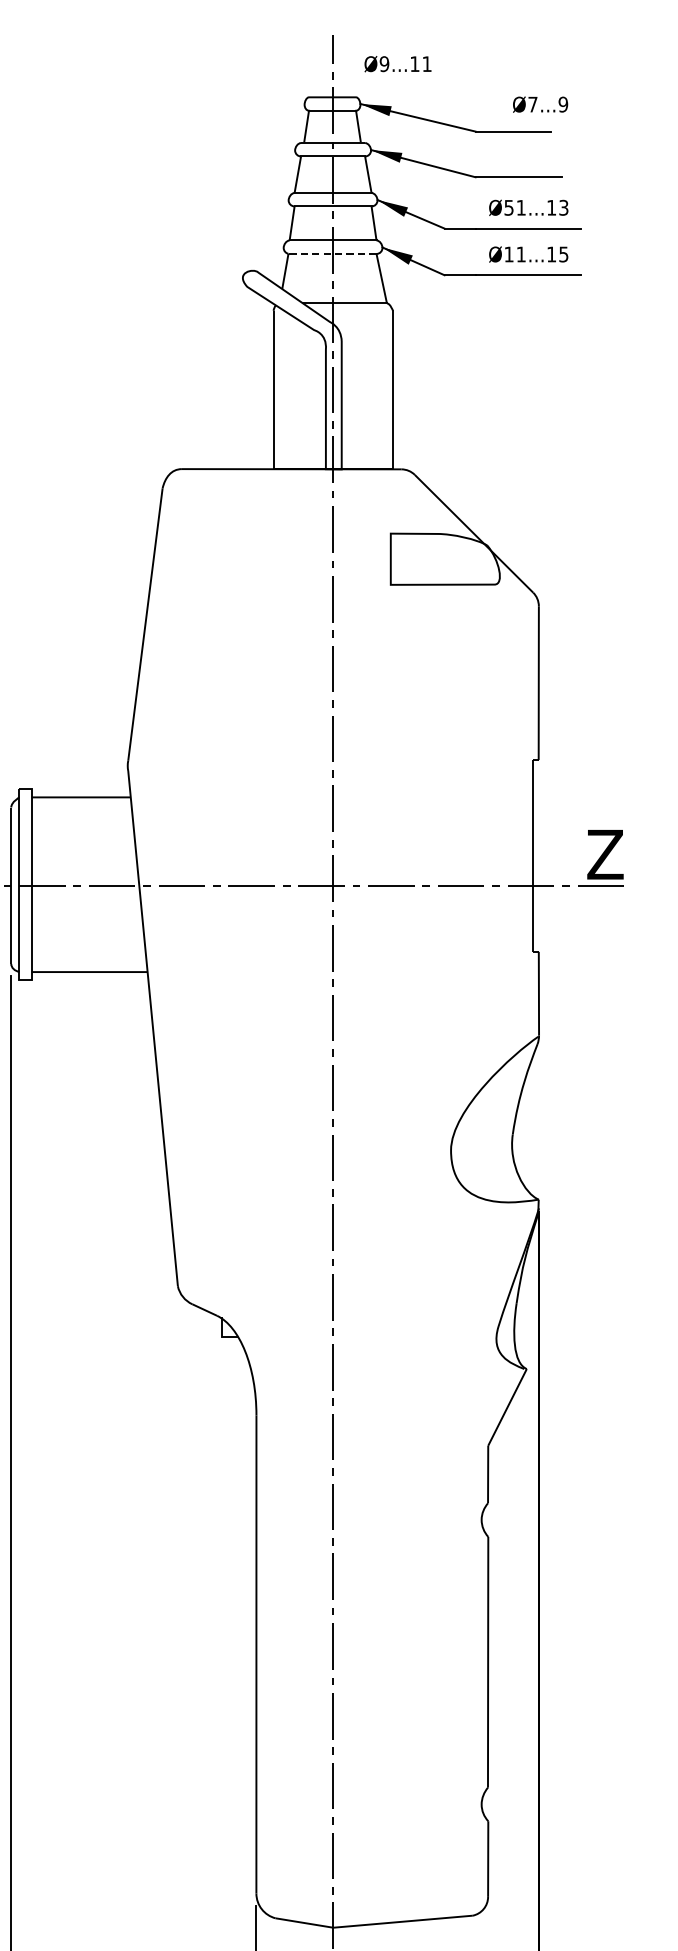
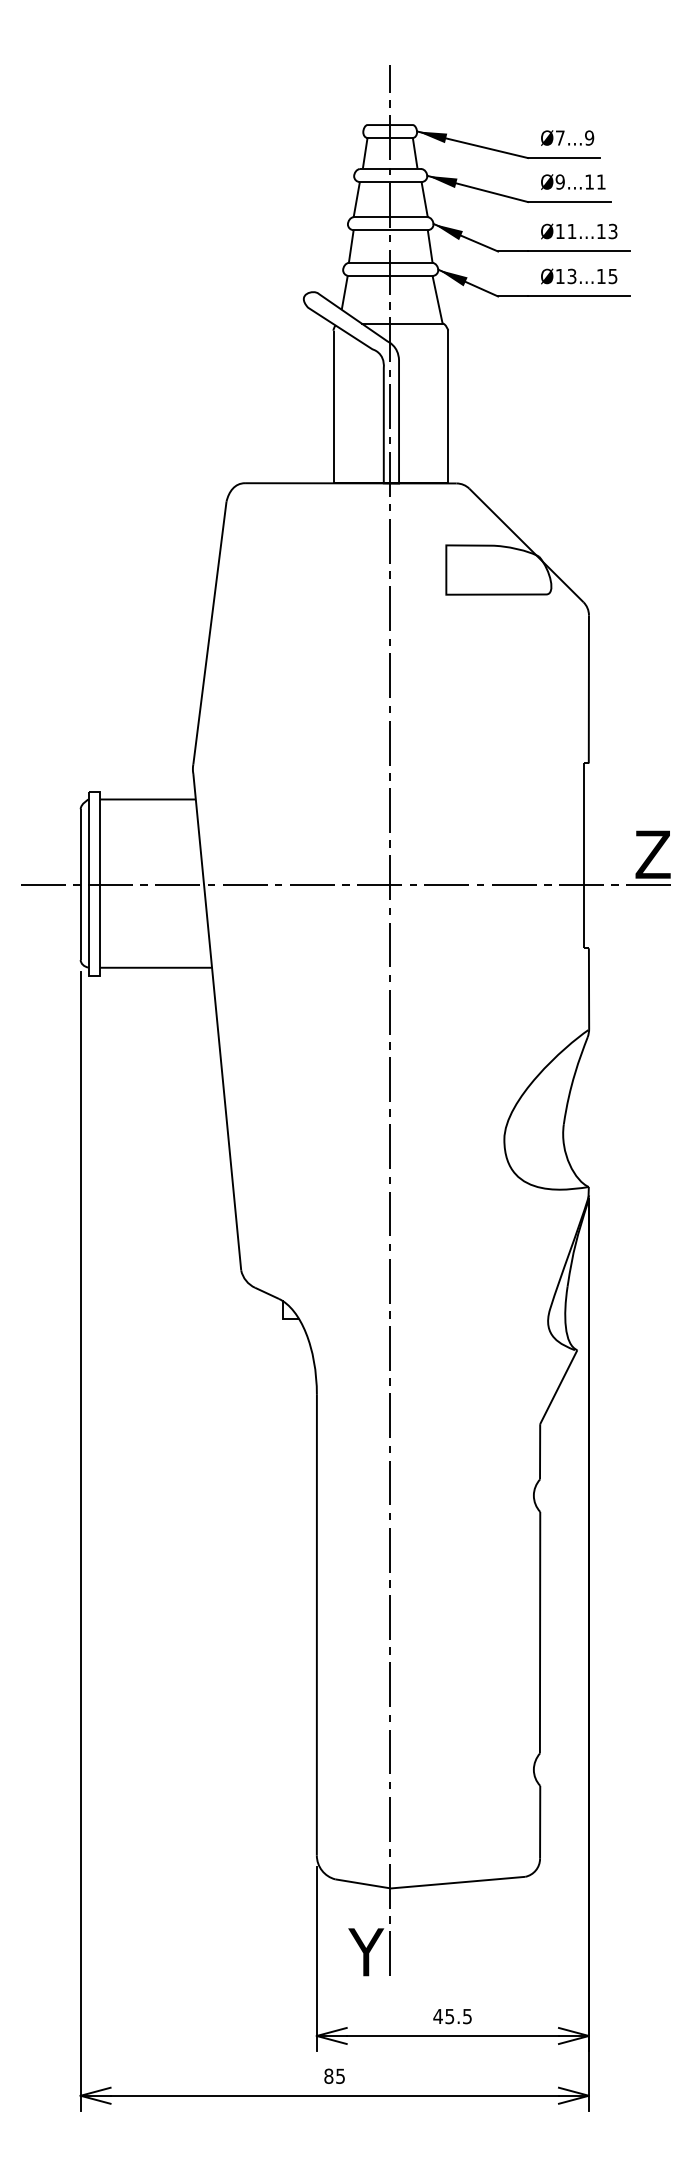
text: (398, 63) -> (573, 181), moved
text: (540, 104) -> (567, 137), moved
text: (508, 207) -> (559, 231), Ø51...13 -> Ø11...13
line: (331, 253) -> (389, 275), dashed -> solid
text: (520, 254) -> (571, 276), Ø11...15 -> Ø13...15

